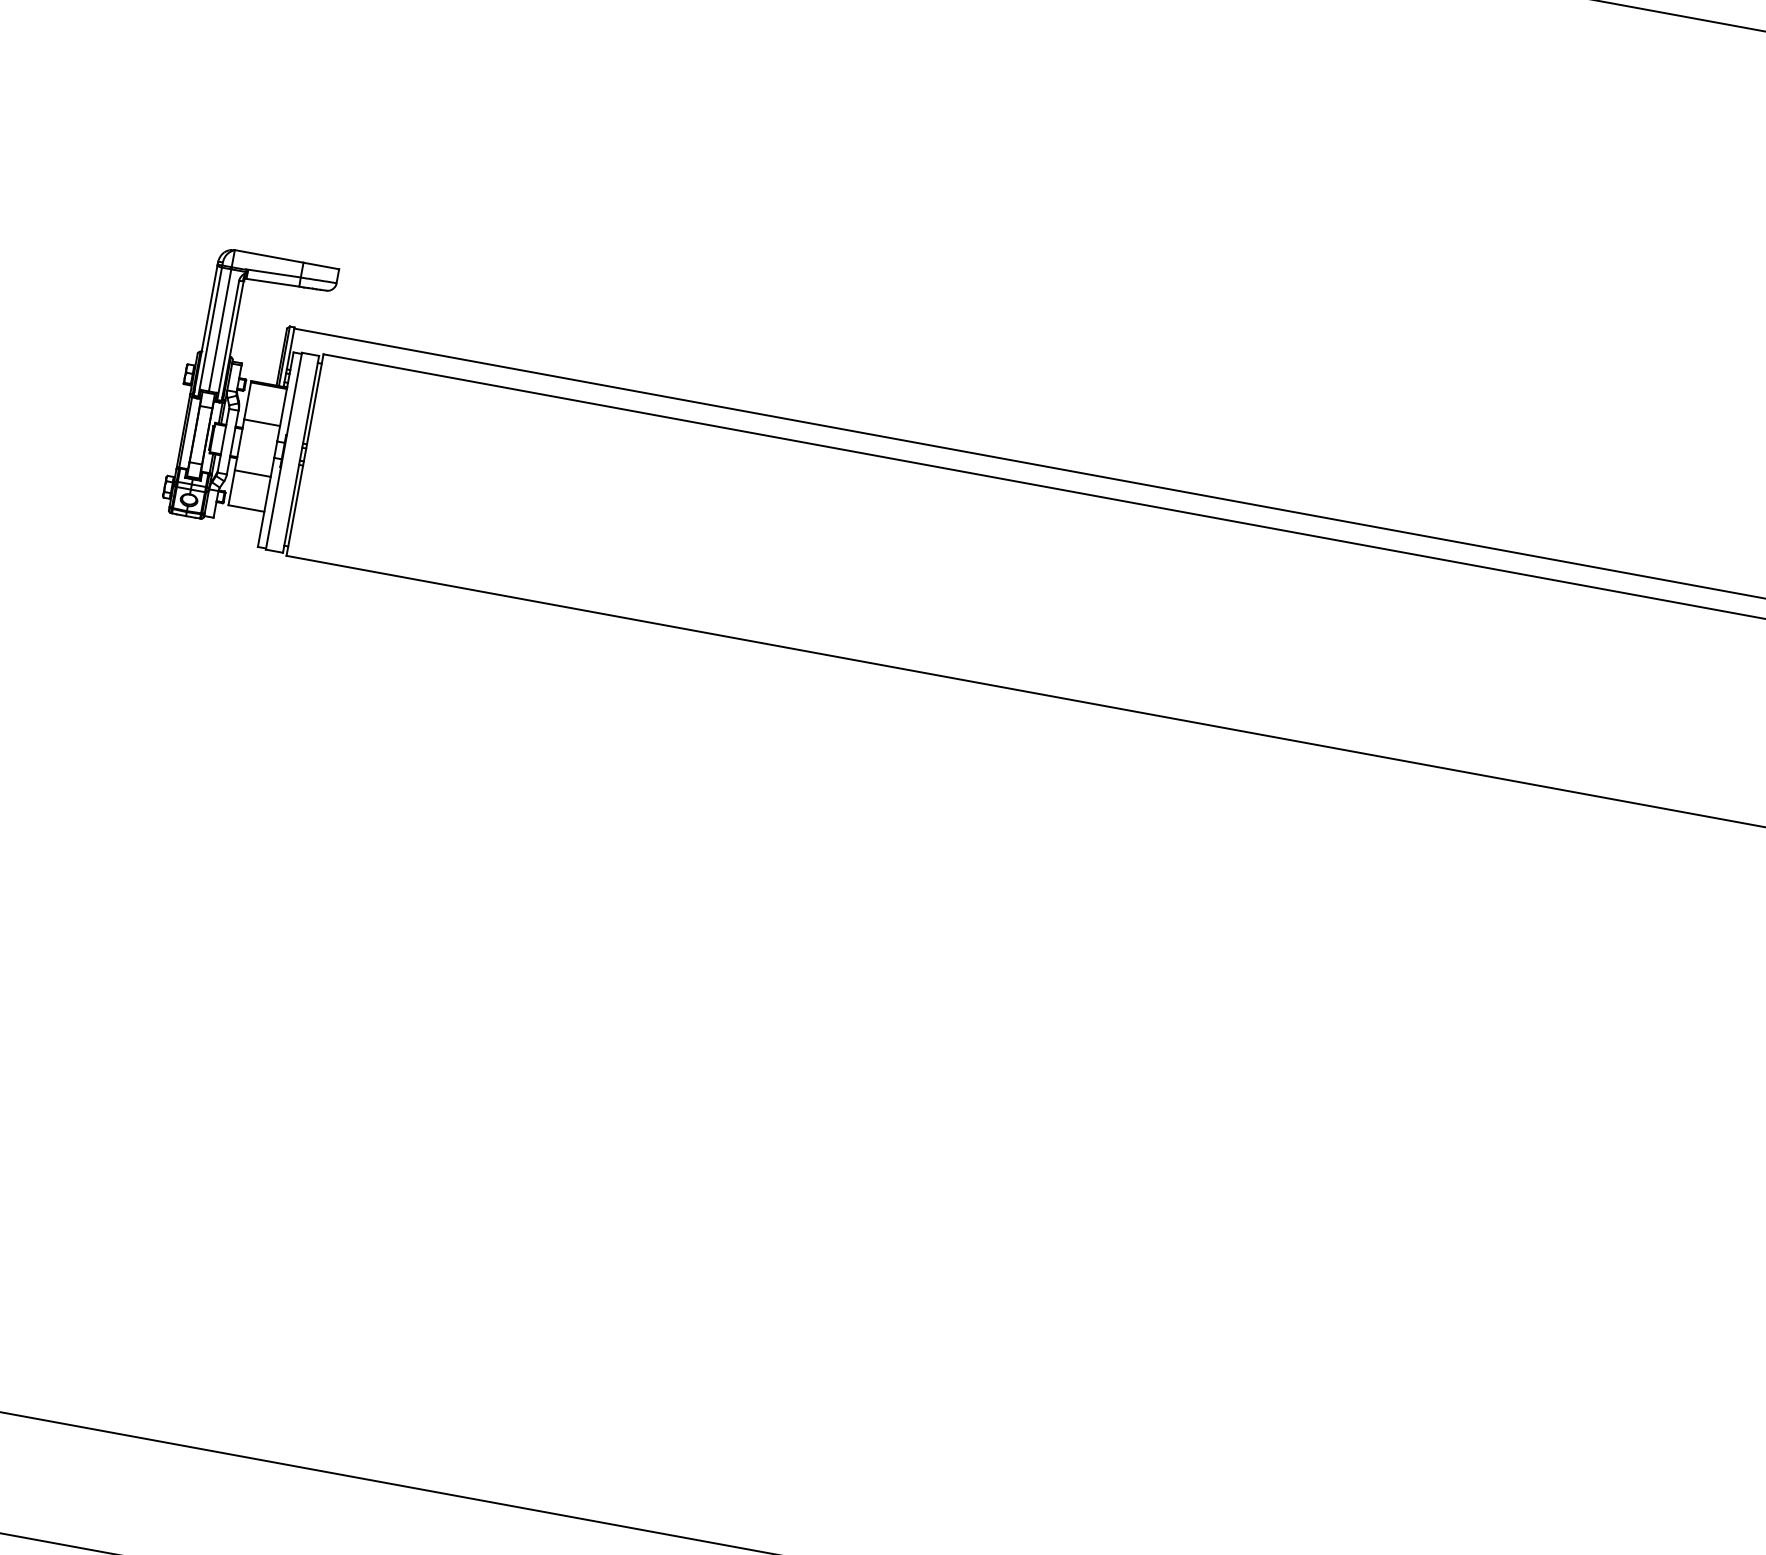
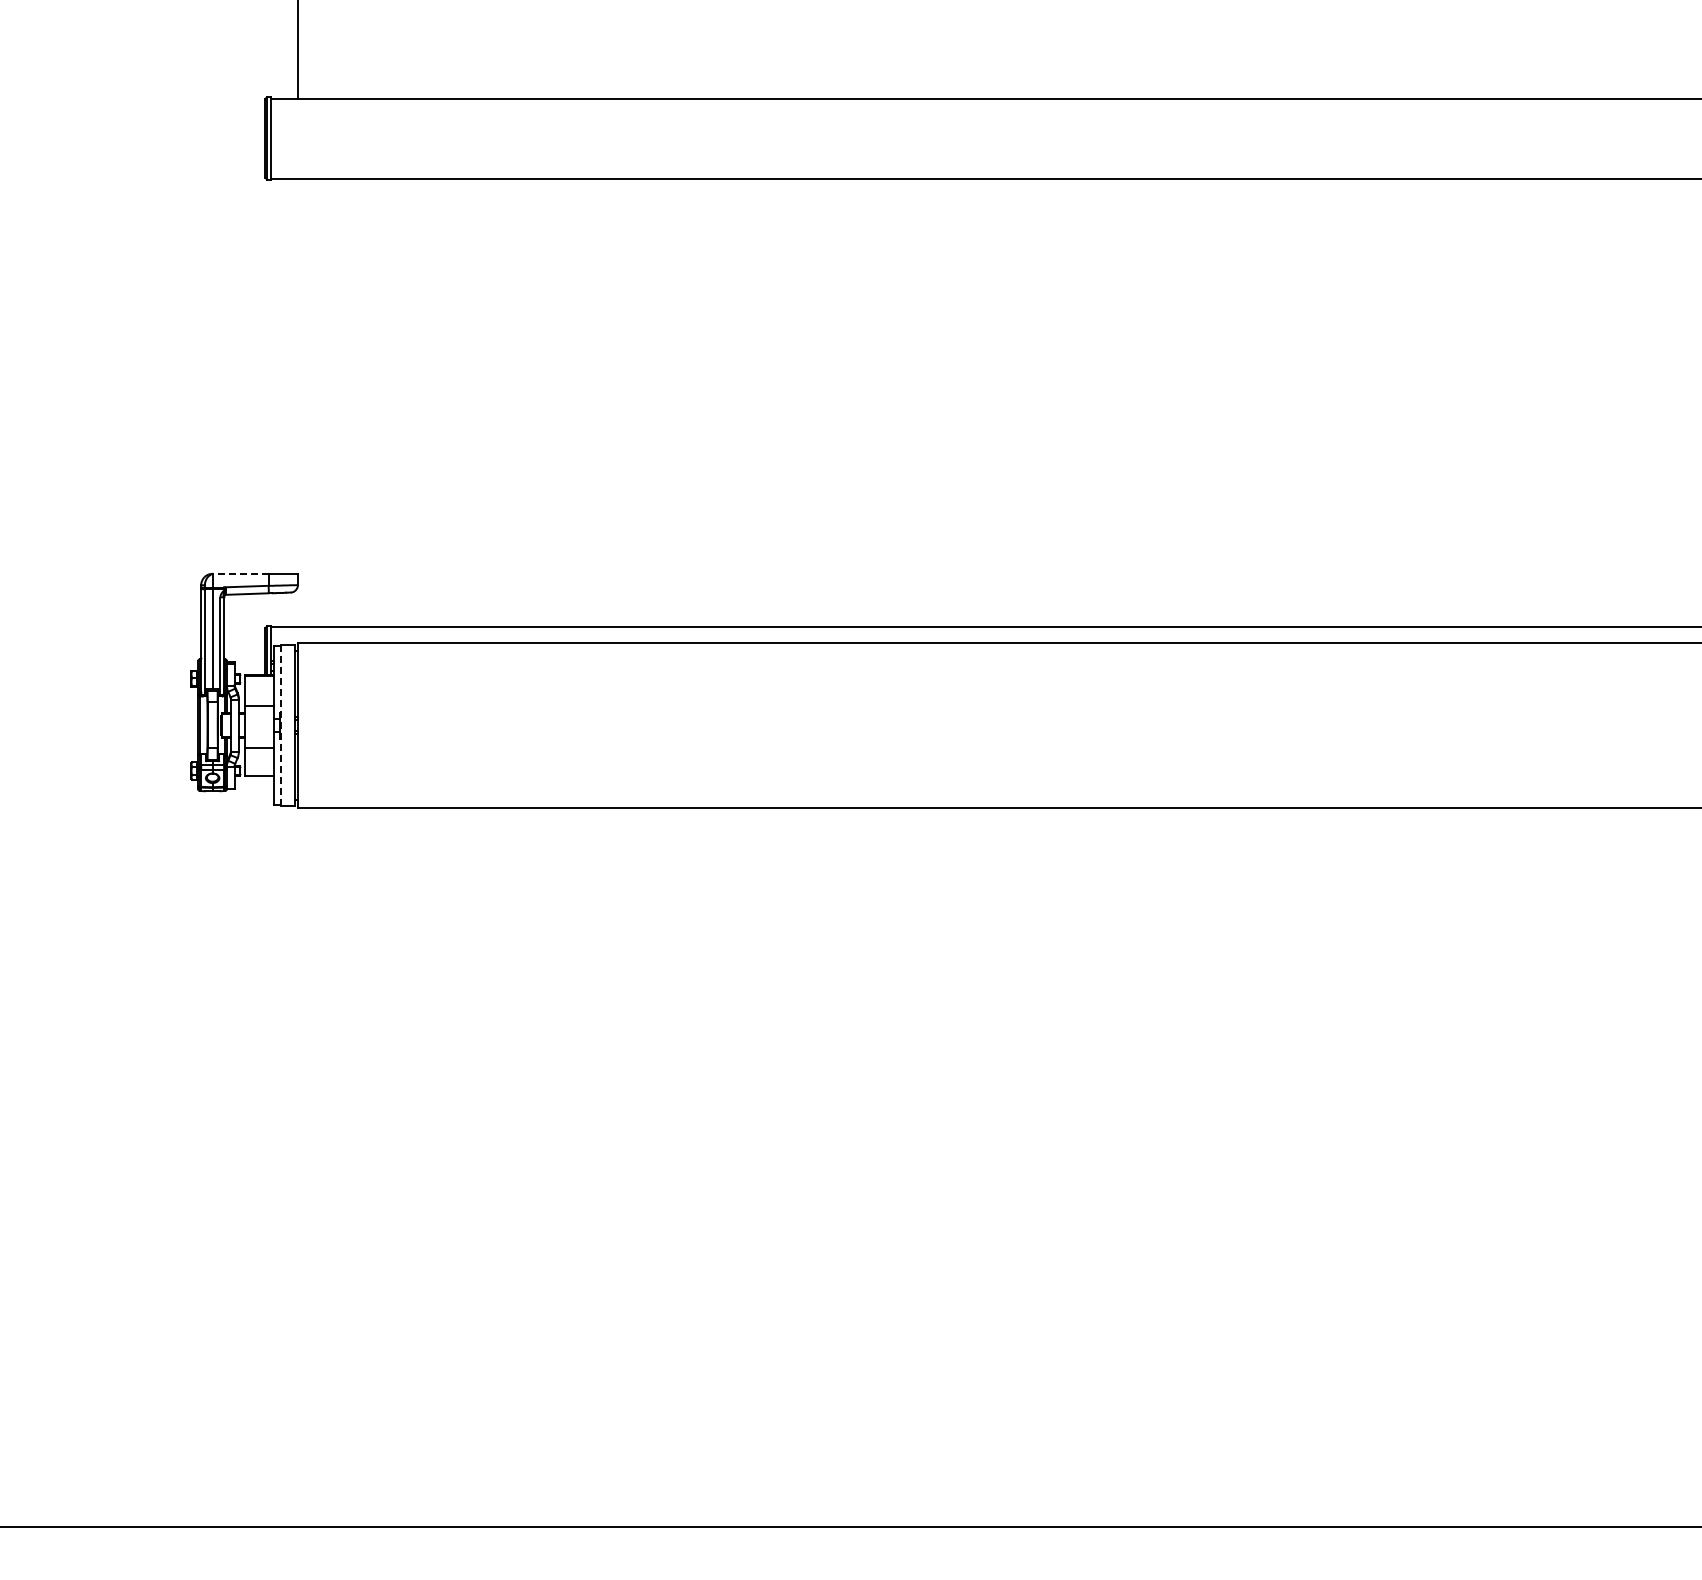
line: (269, 256) -> (240, 573), solid -> dashed
line: (283, 452) -> (280, 726), solid -> dashed

